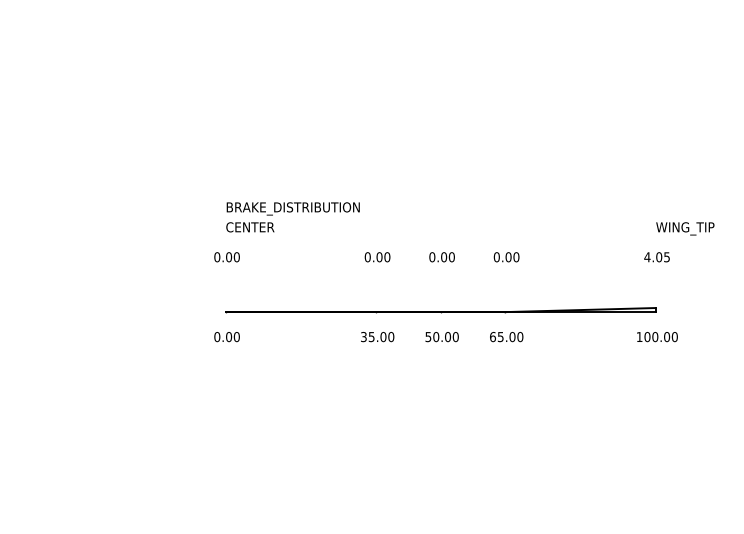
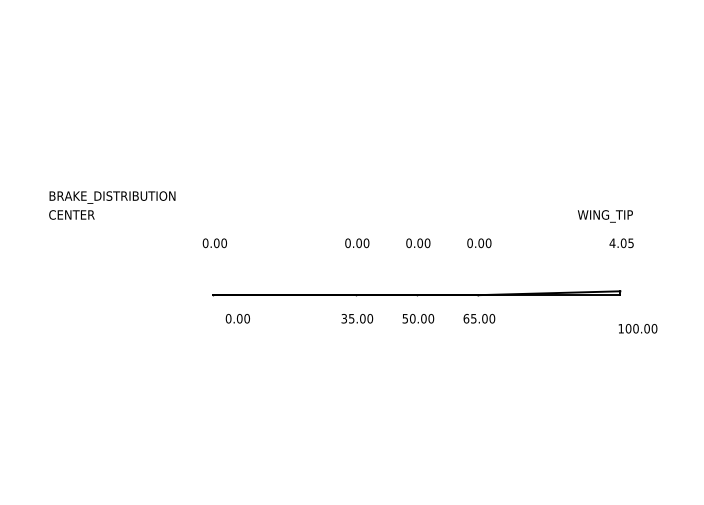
text: (293, 217) -> (112, 205), moved
text: (685, 228) -> (605, 216), moved
text: (226, 336) -> (237, 318), moved
text: (656, 336) -> (637, 328), moved

